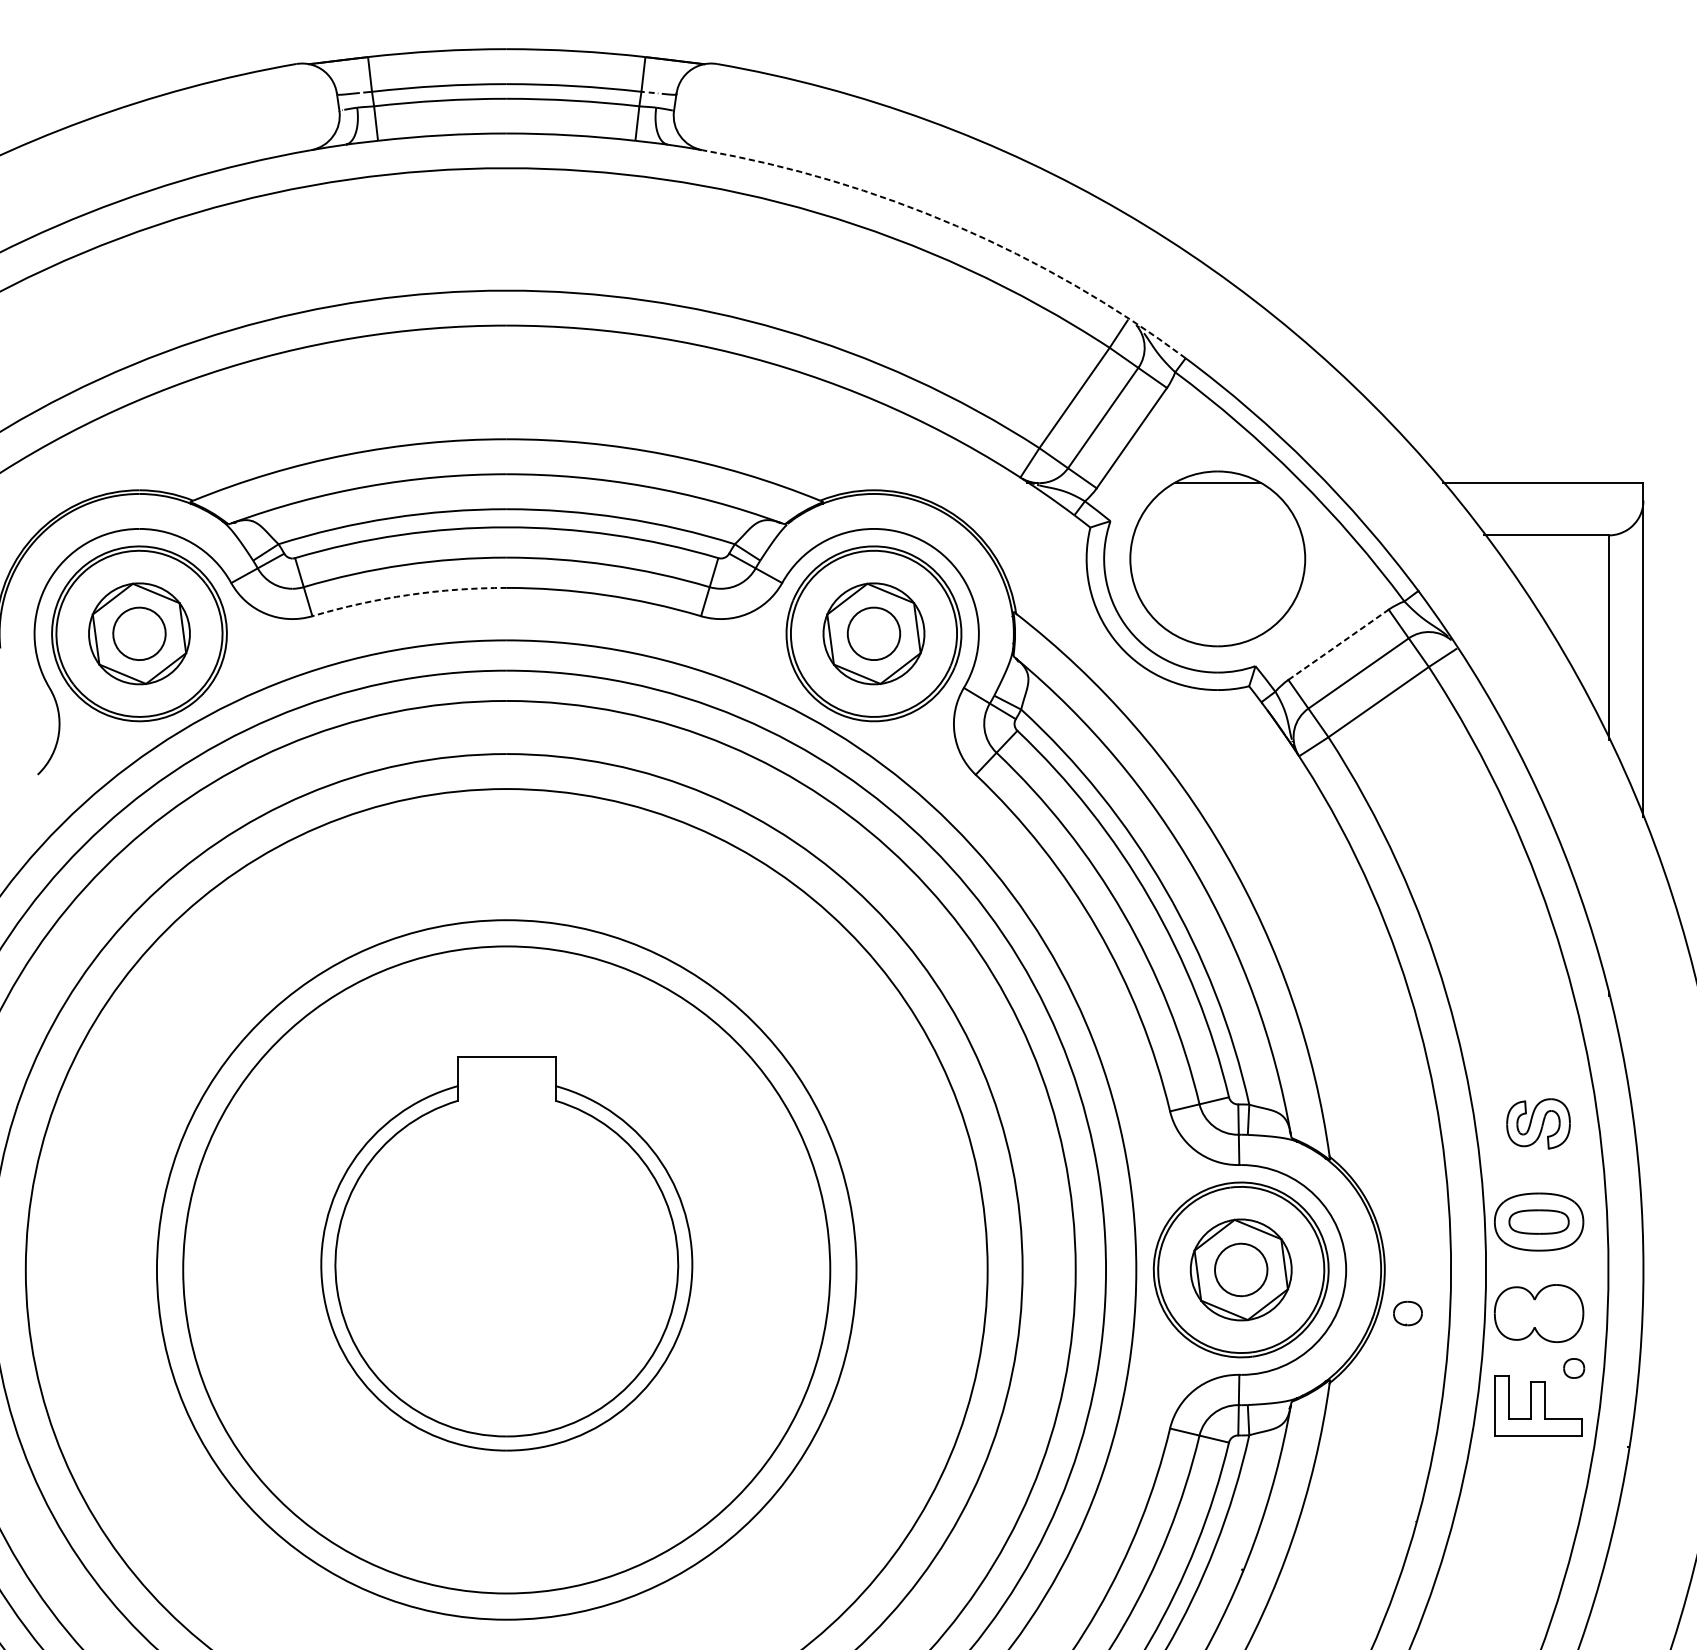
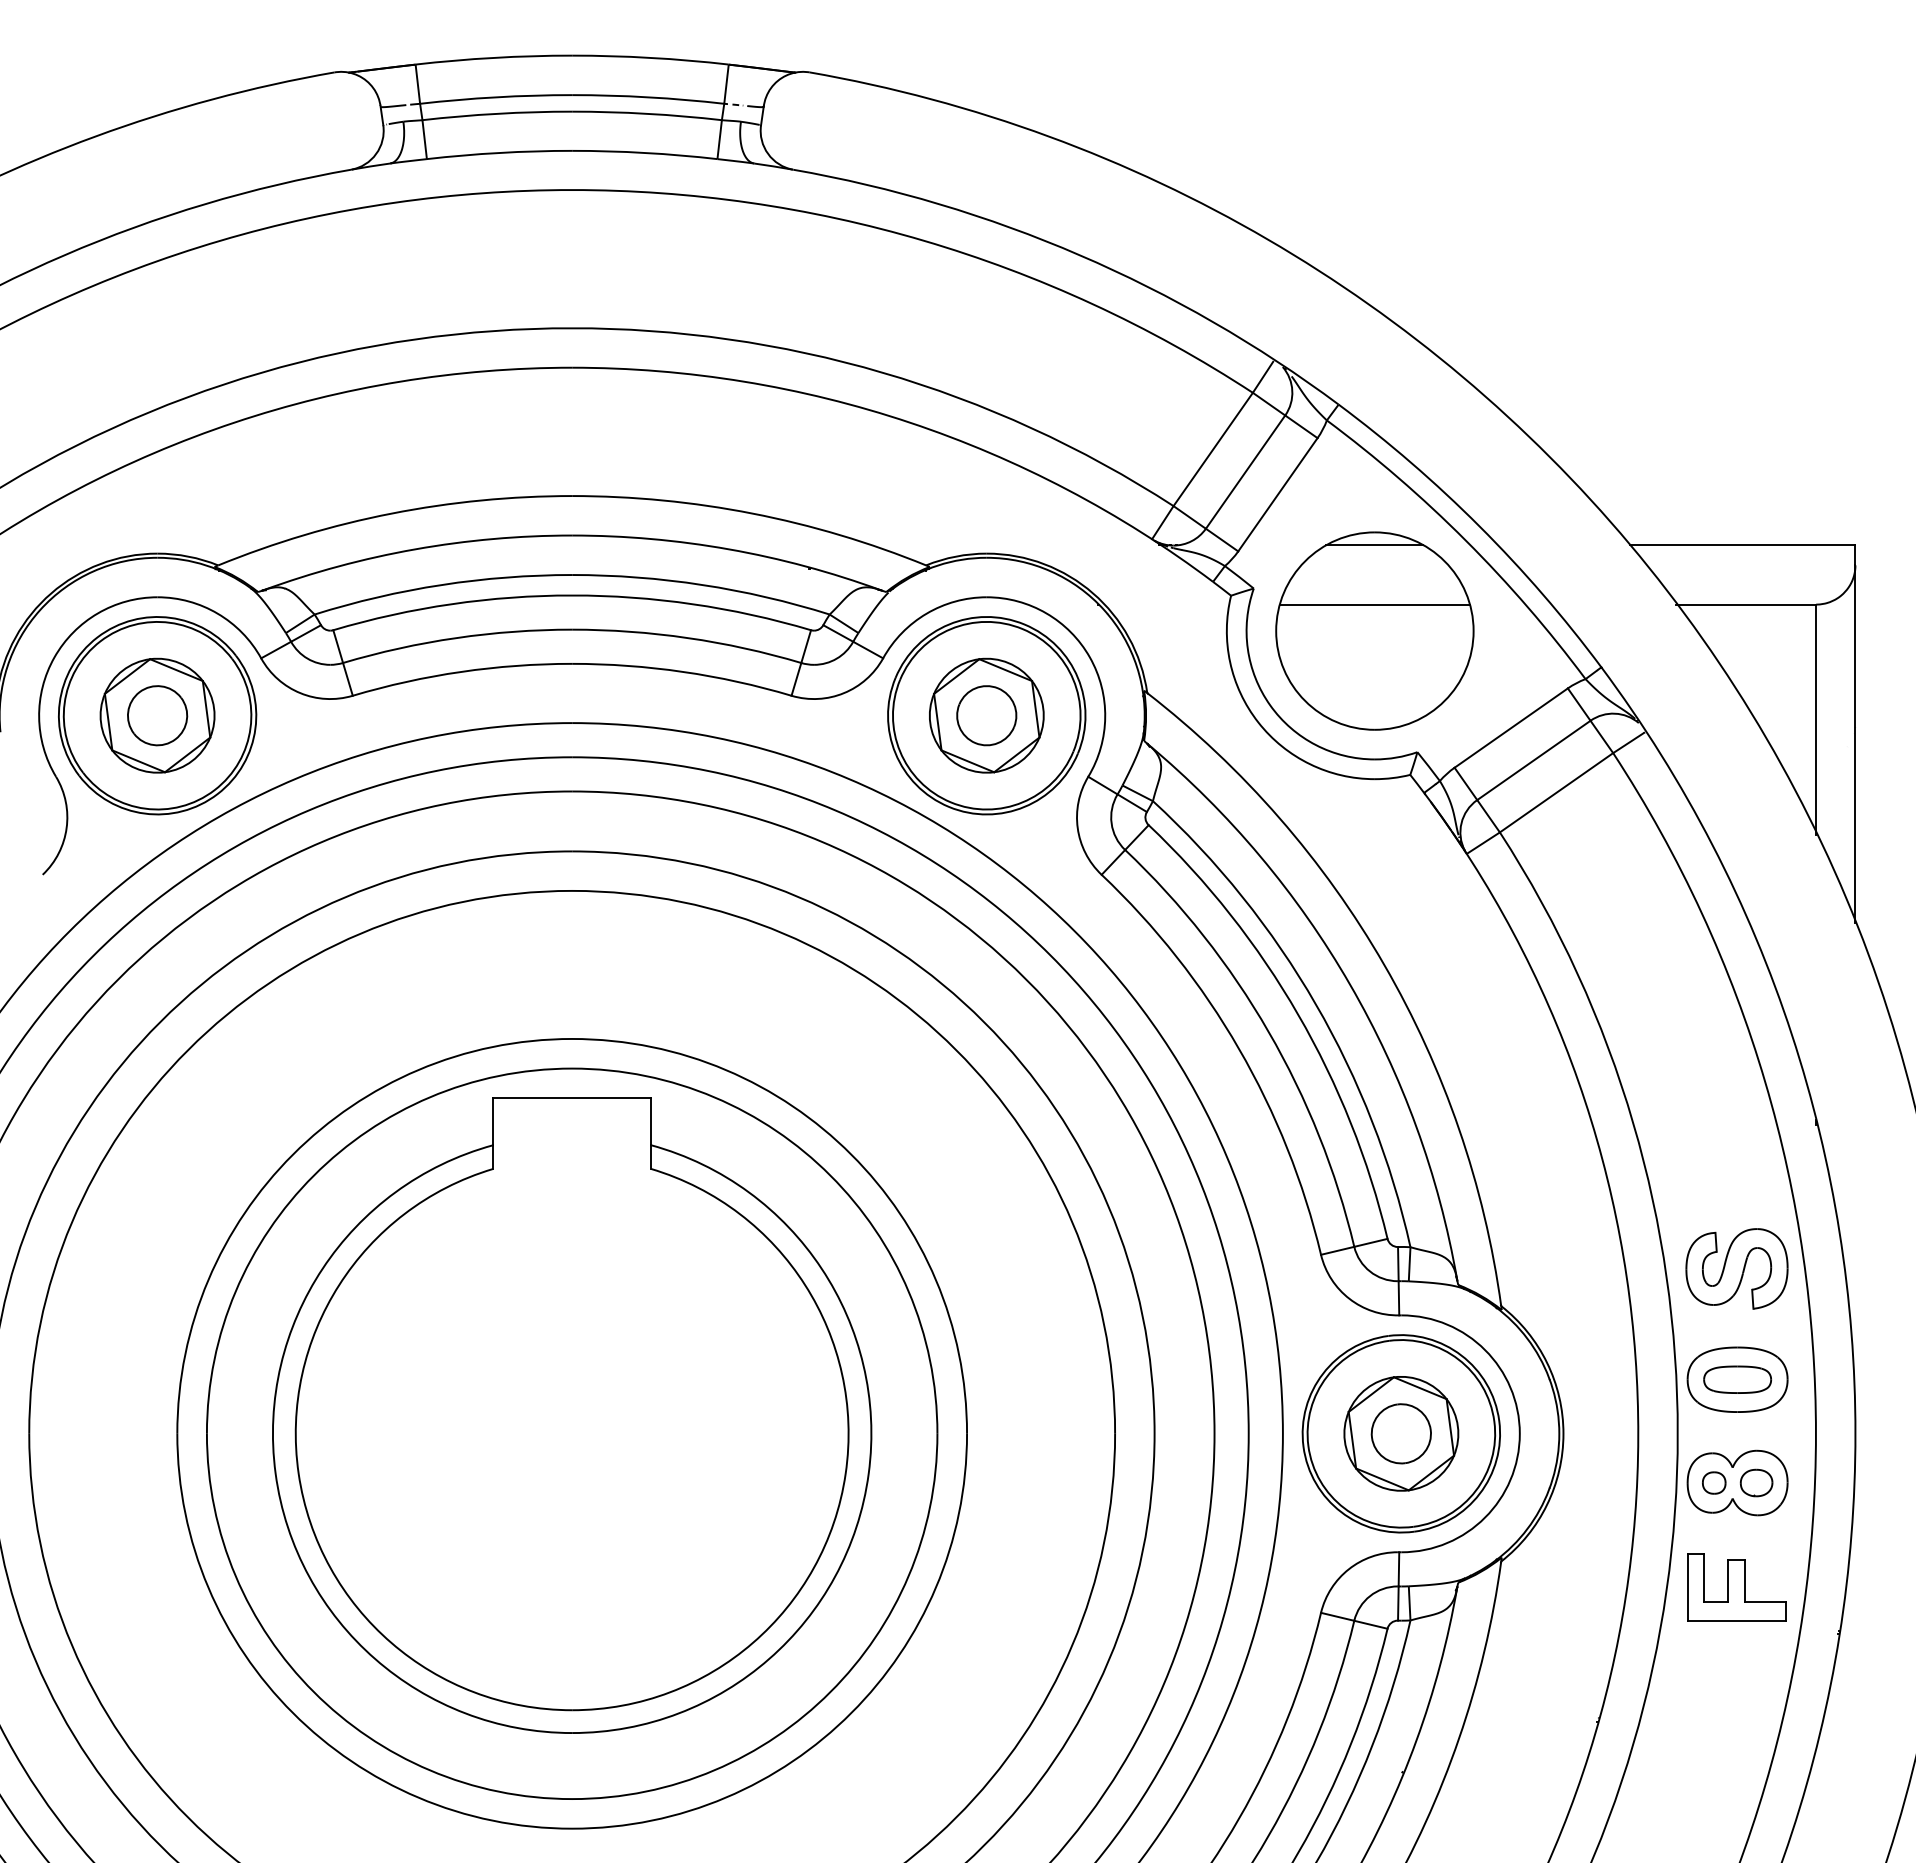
arc: (956, 226) -> (1079, 255), dashed -> solid
line: (1217, 535) -> (1374, 604), added
arc: (408, 594) -> (461, 671), dashed -> solid
line: (1338, 644) -> (1511, 727), dashed -> solid
part: (1538, 1123) -> (1736, 1268), size x1.43
part: (507, 1253) -> (572, 1415), size x1.43
part: (1407, 1313) -> (1756, 1482), moved
part: (1574, 1367) -> (1714, 1482), moved

